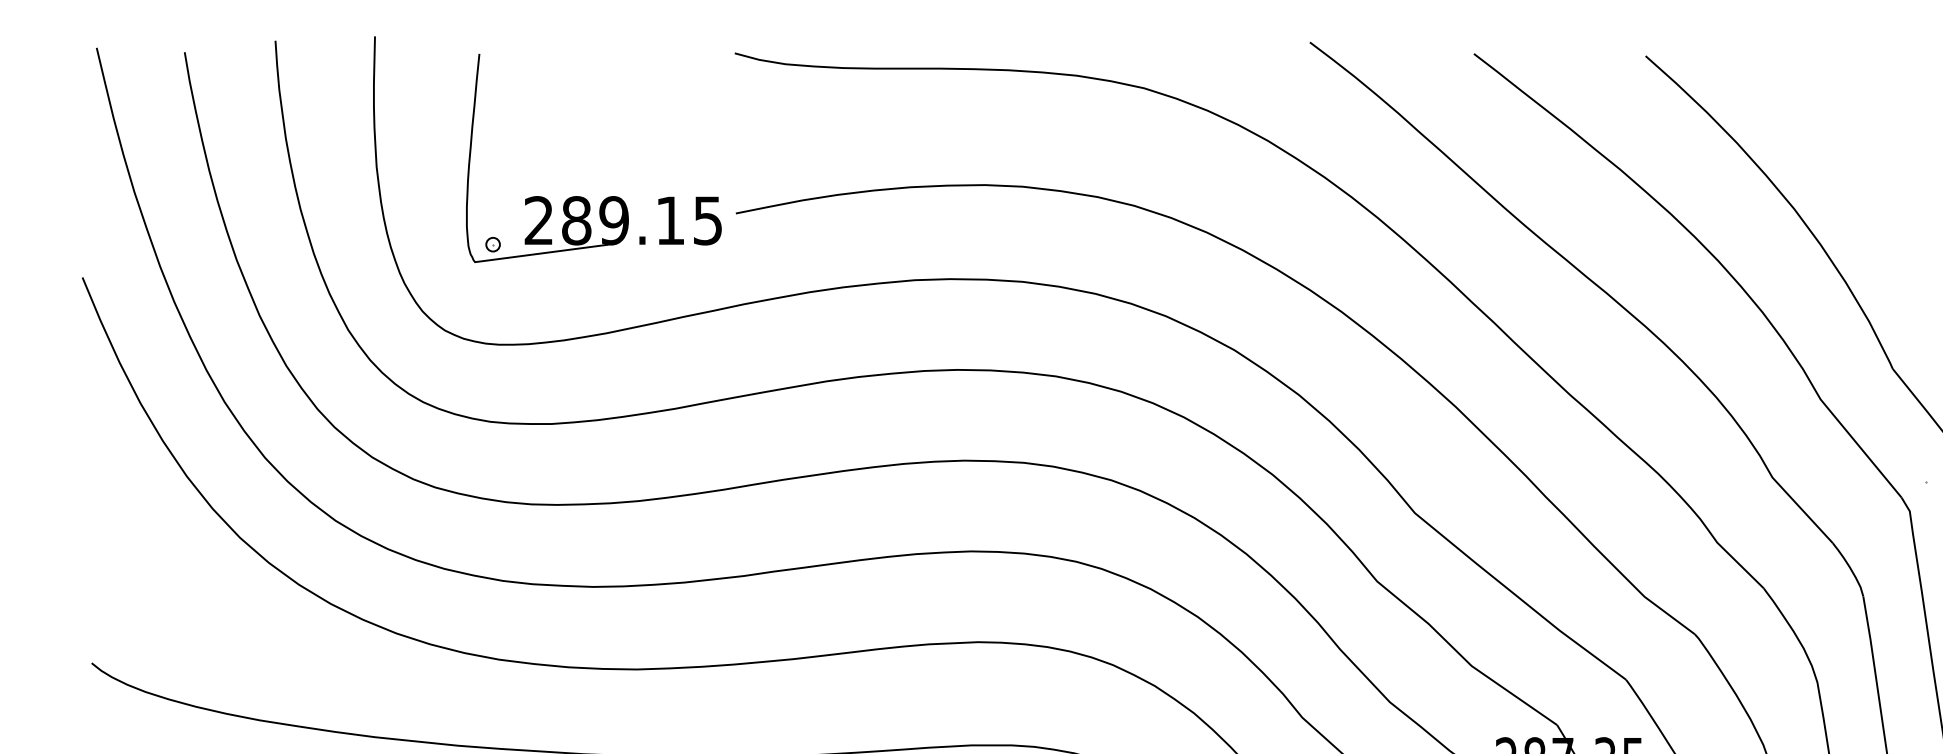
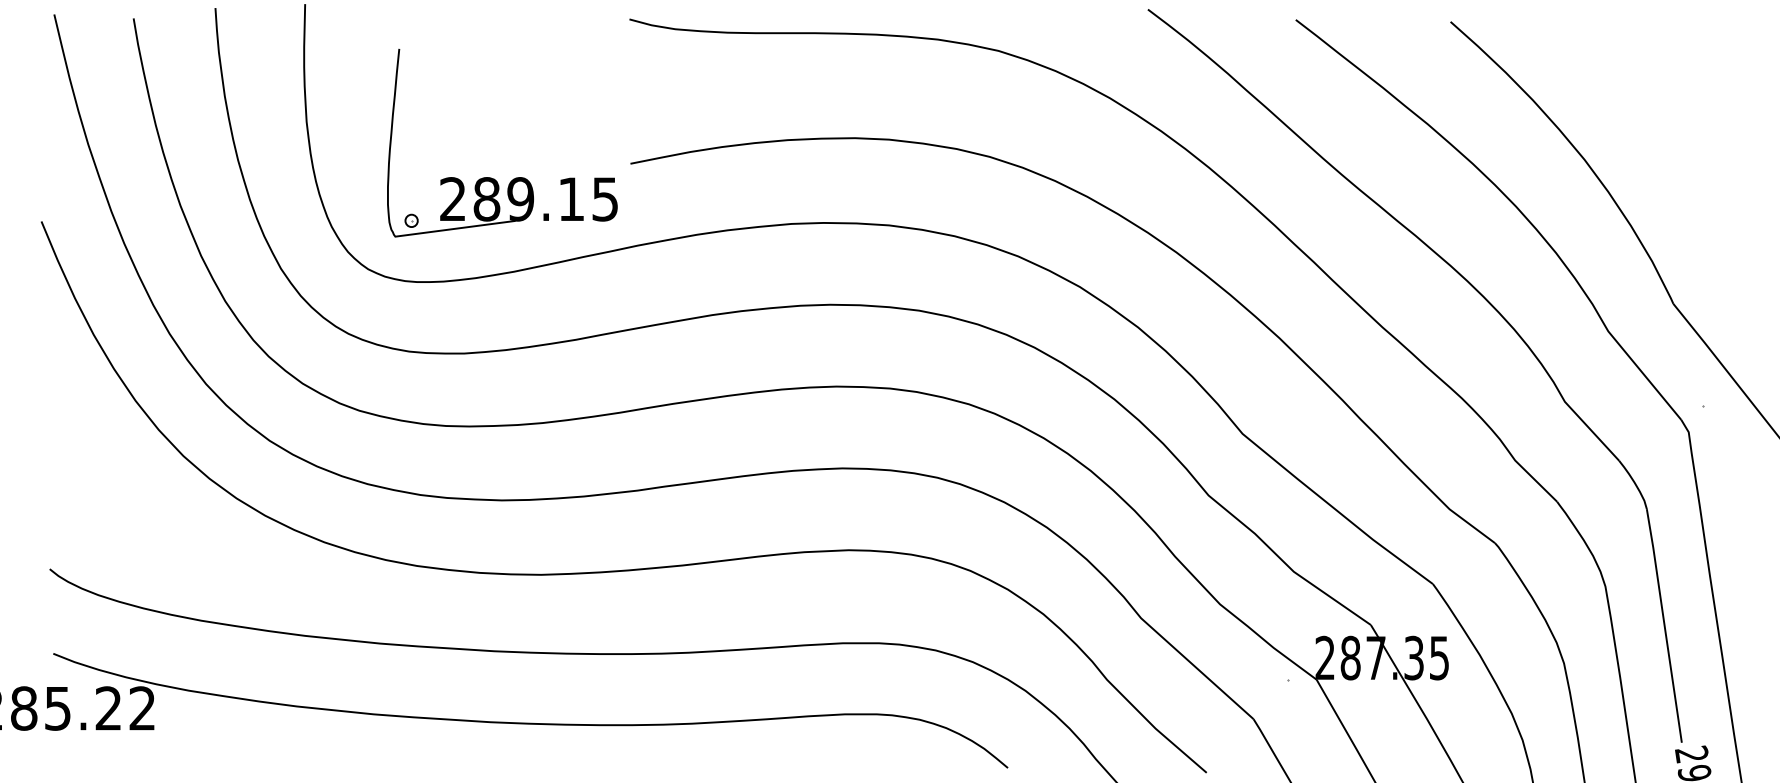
part: (581, 196) -> (491, 177), moved

